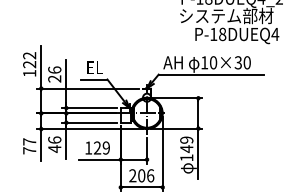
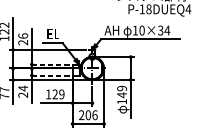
text: (247, 62) -> (167, 30), 10×30 -> 10×34
line: (89, 108) -> (49, 64), solid -> dashed
line: (89, 122) -> (49, 75), solid -> dashed
text: (54, 144) -> (23, 91), 46 -> 24

